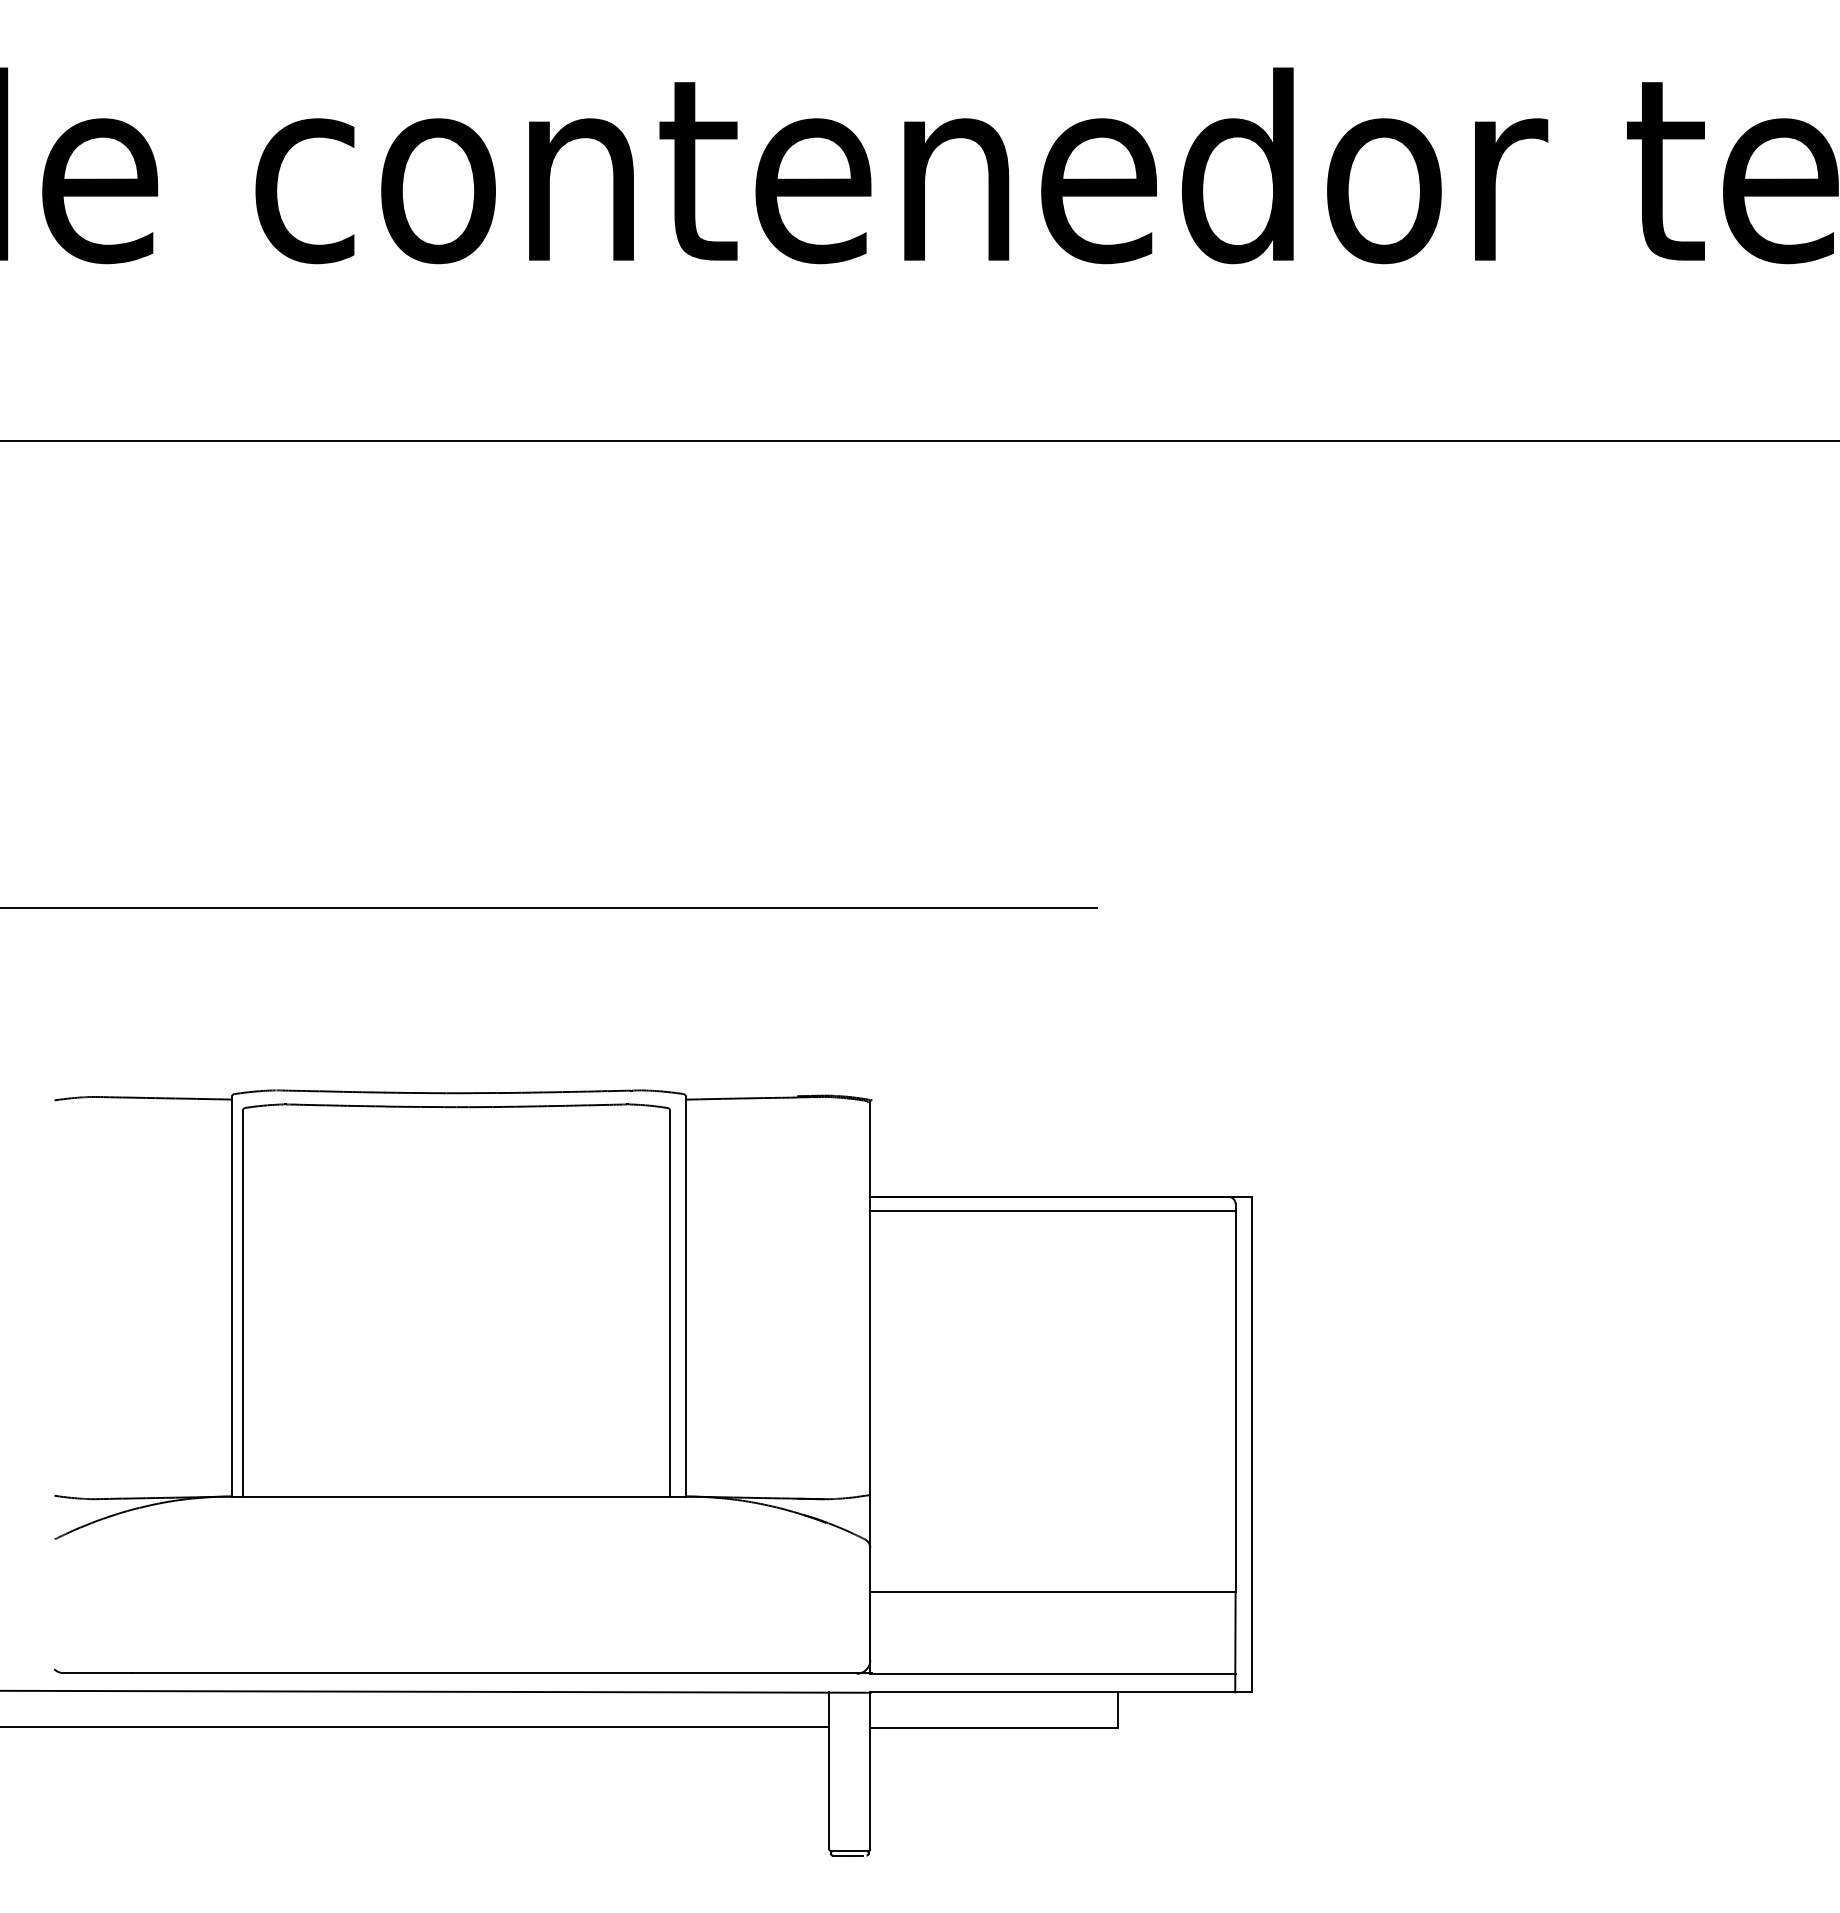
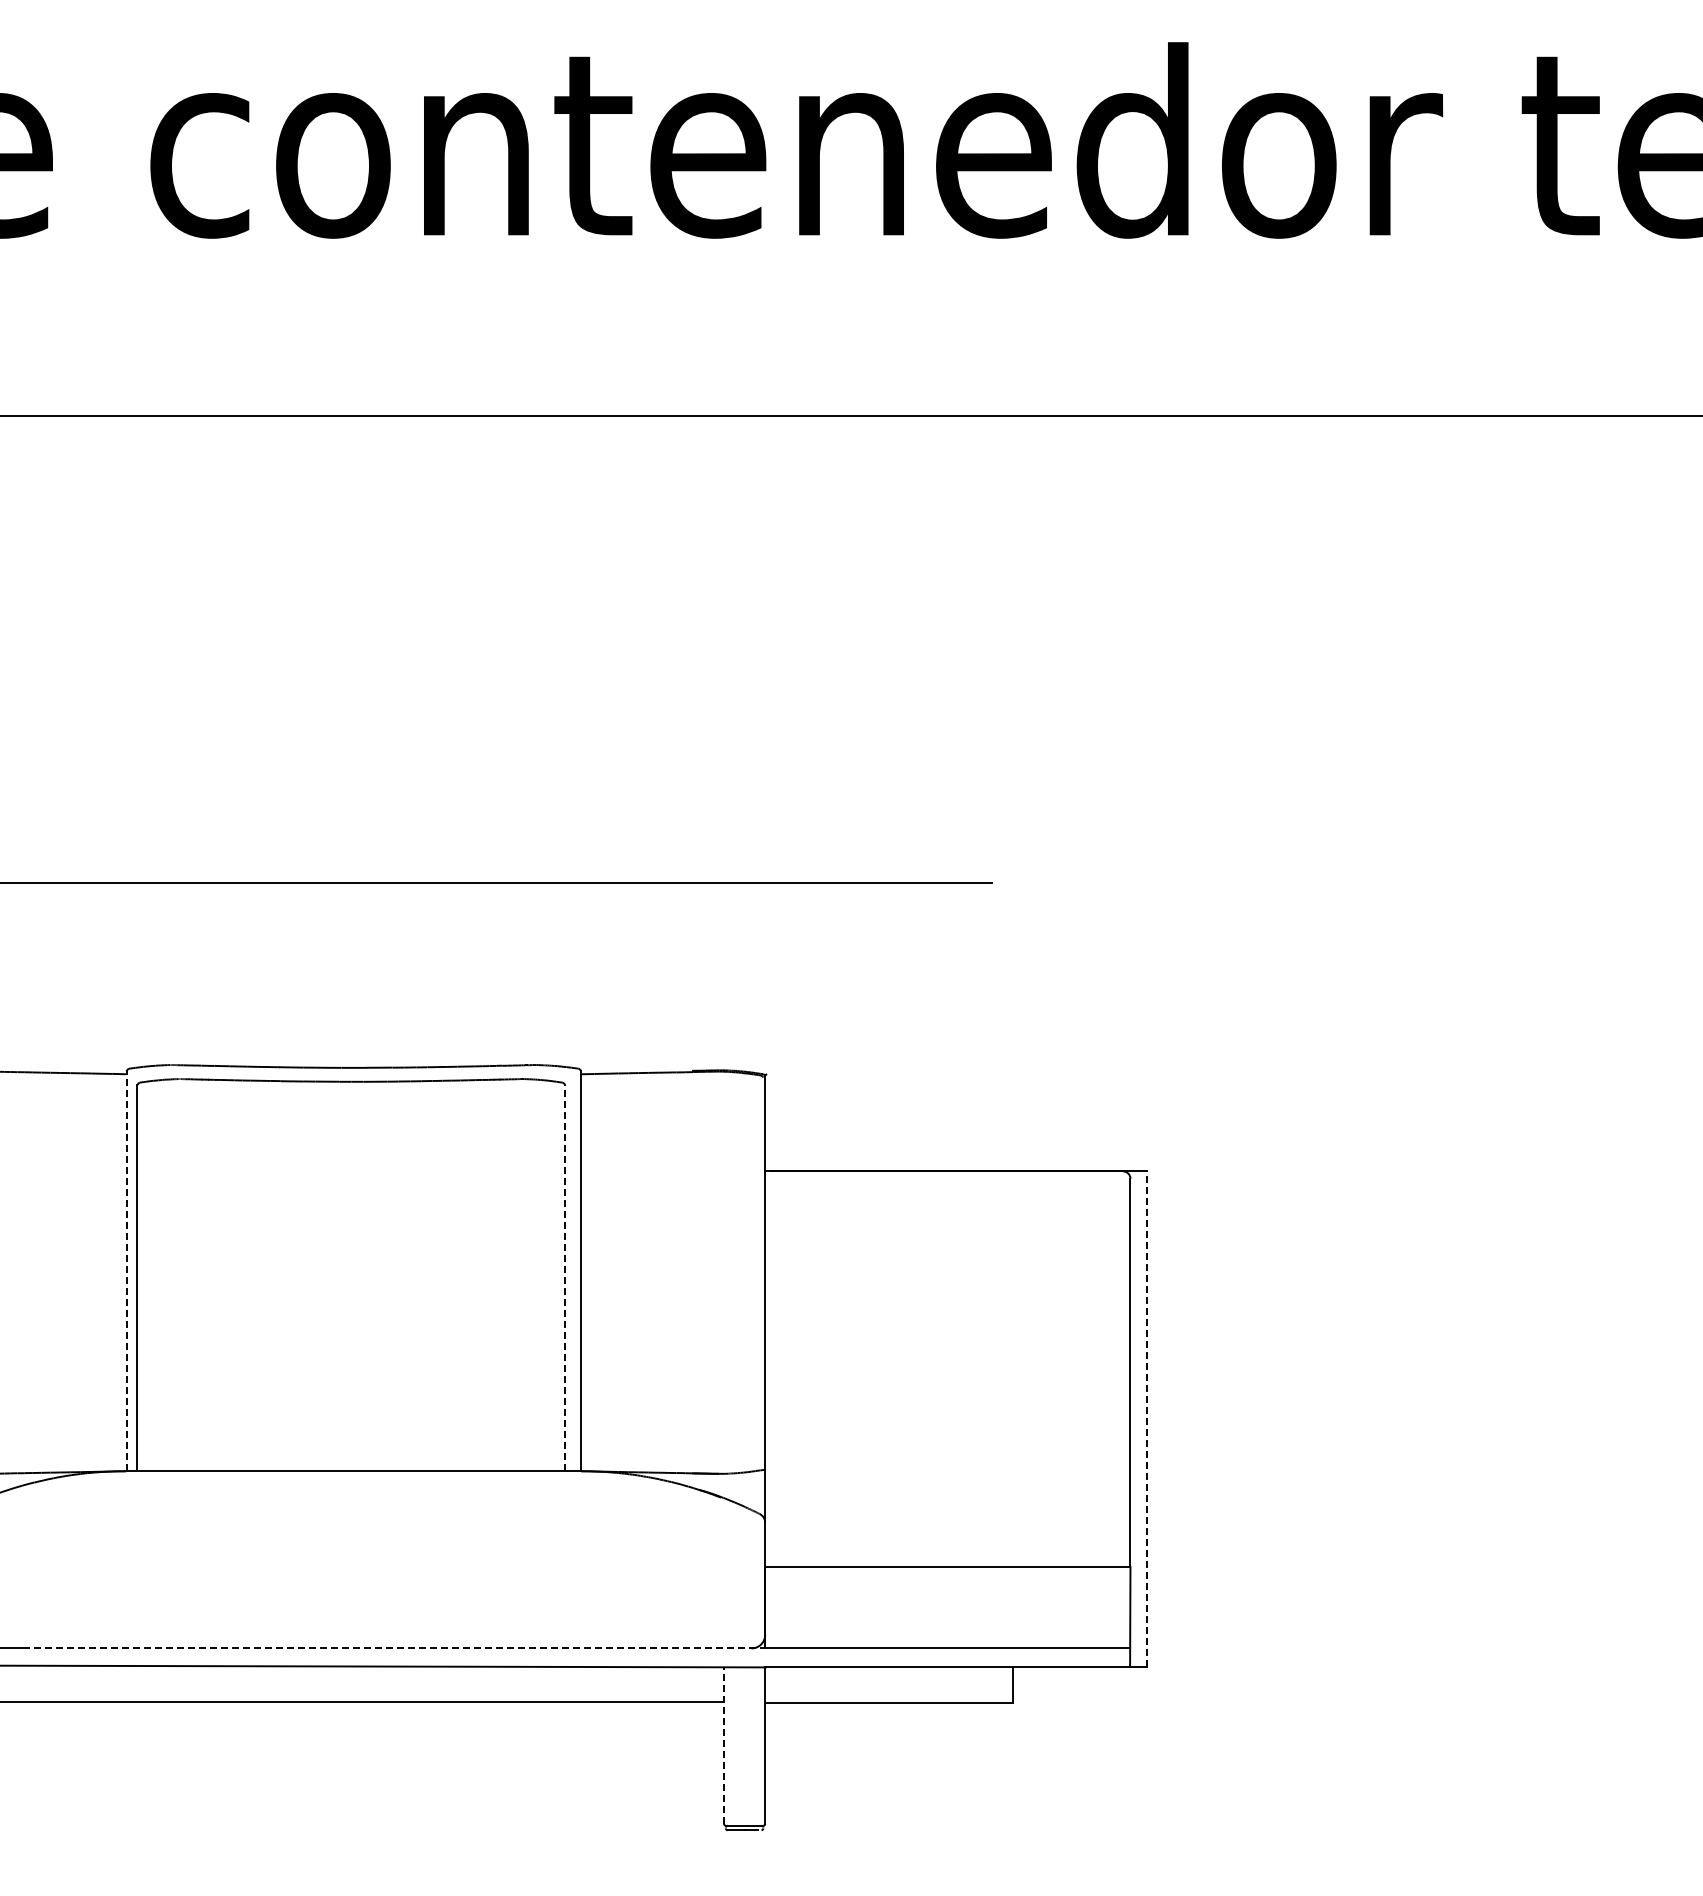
line: (1052, 1211) -> (947, 1186), removed
line: (231, 1296) -> (126, 1271), solid -> dashed
line: (670, 1303) -> (565, 1278), solid -> dashed
line: (1252, 1444) -> (1147, 1419), solid -> dashed
line: (502, 1673) -> (397, 1648), solid -> dashed
line: (829, 1770) -> (724, 1745), solid -> dashed

